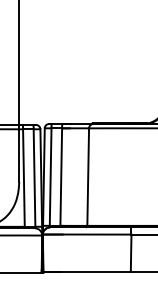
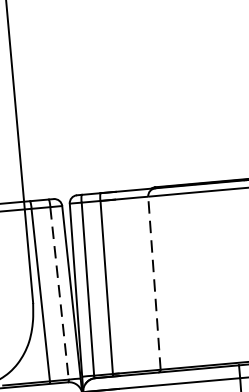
line: (88, 177) -> (155, 283), solid -> dashed
line: (34, 178) -> (59, 294), solid -> dashed

